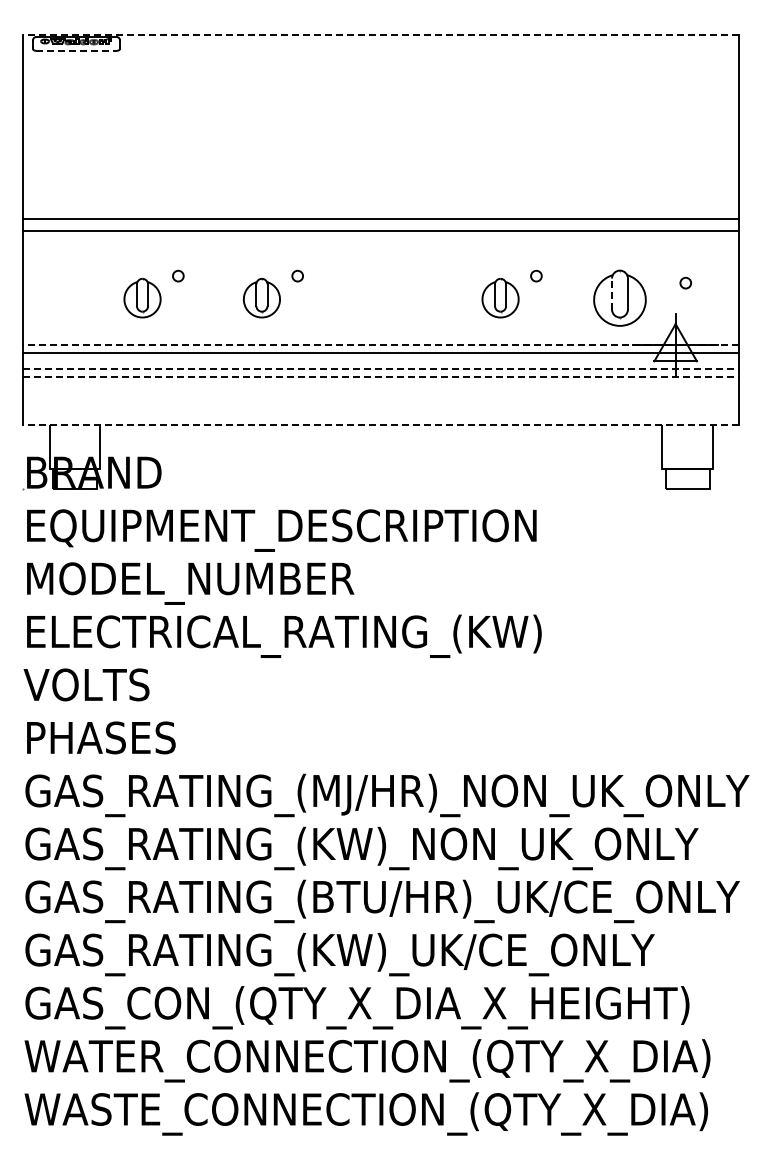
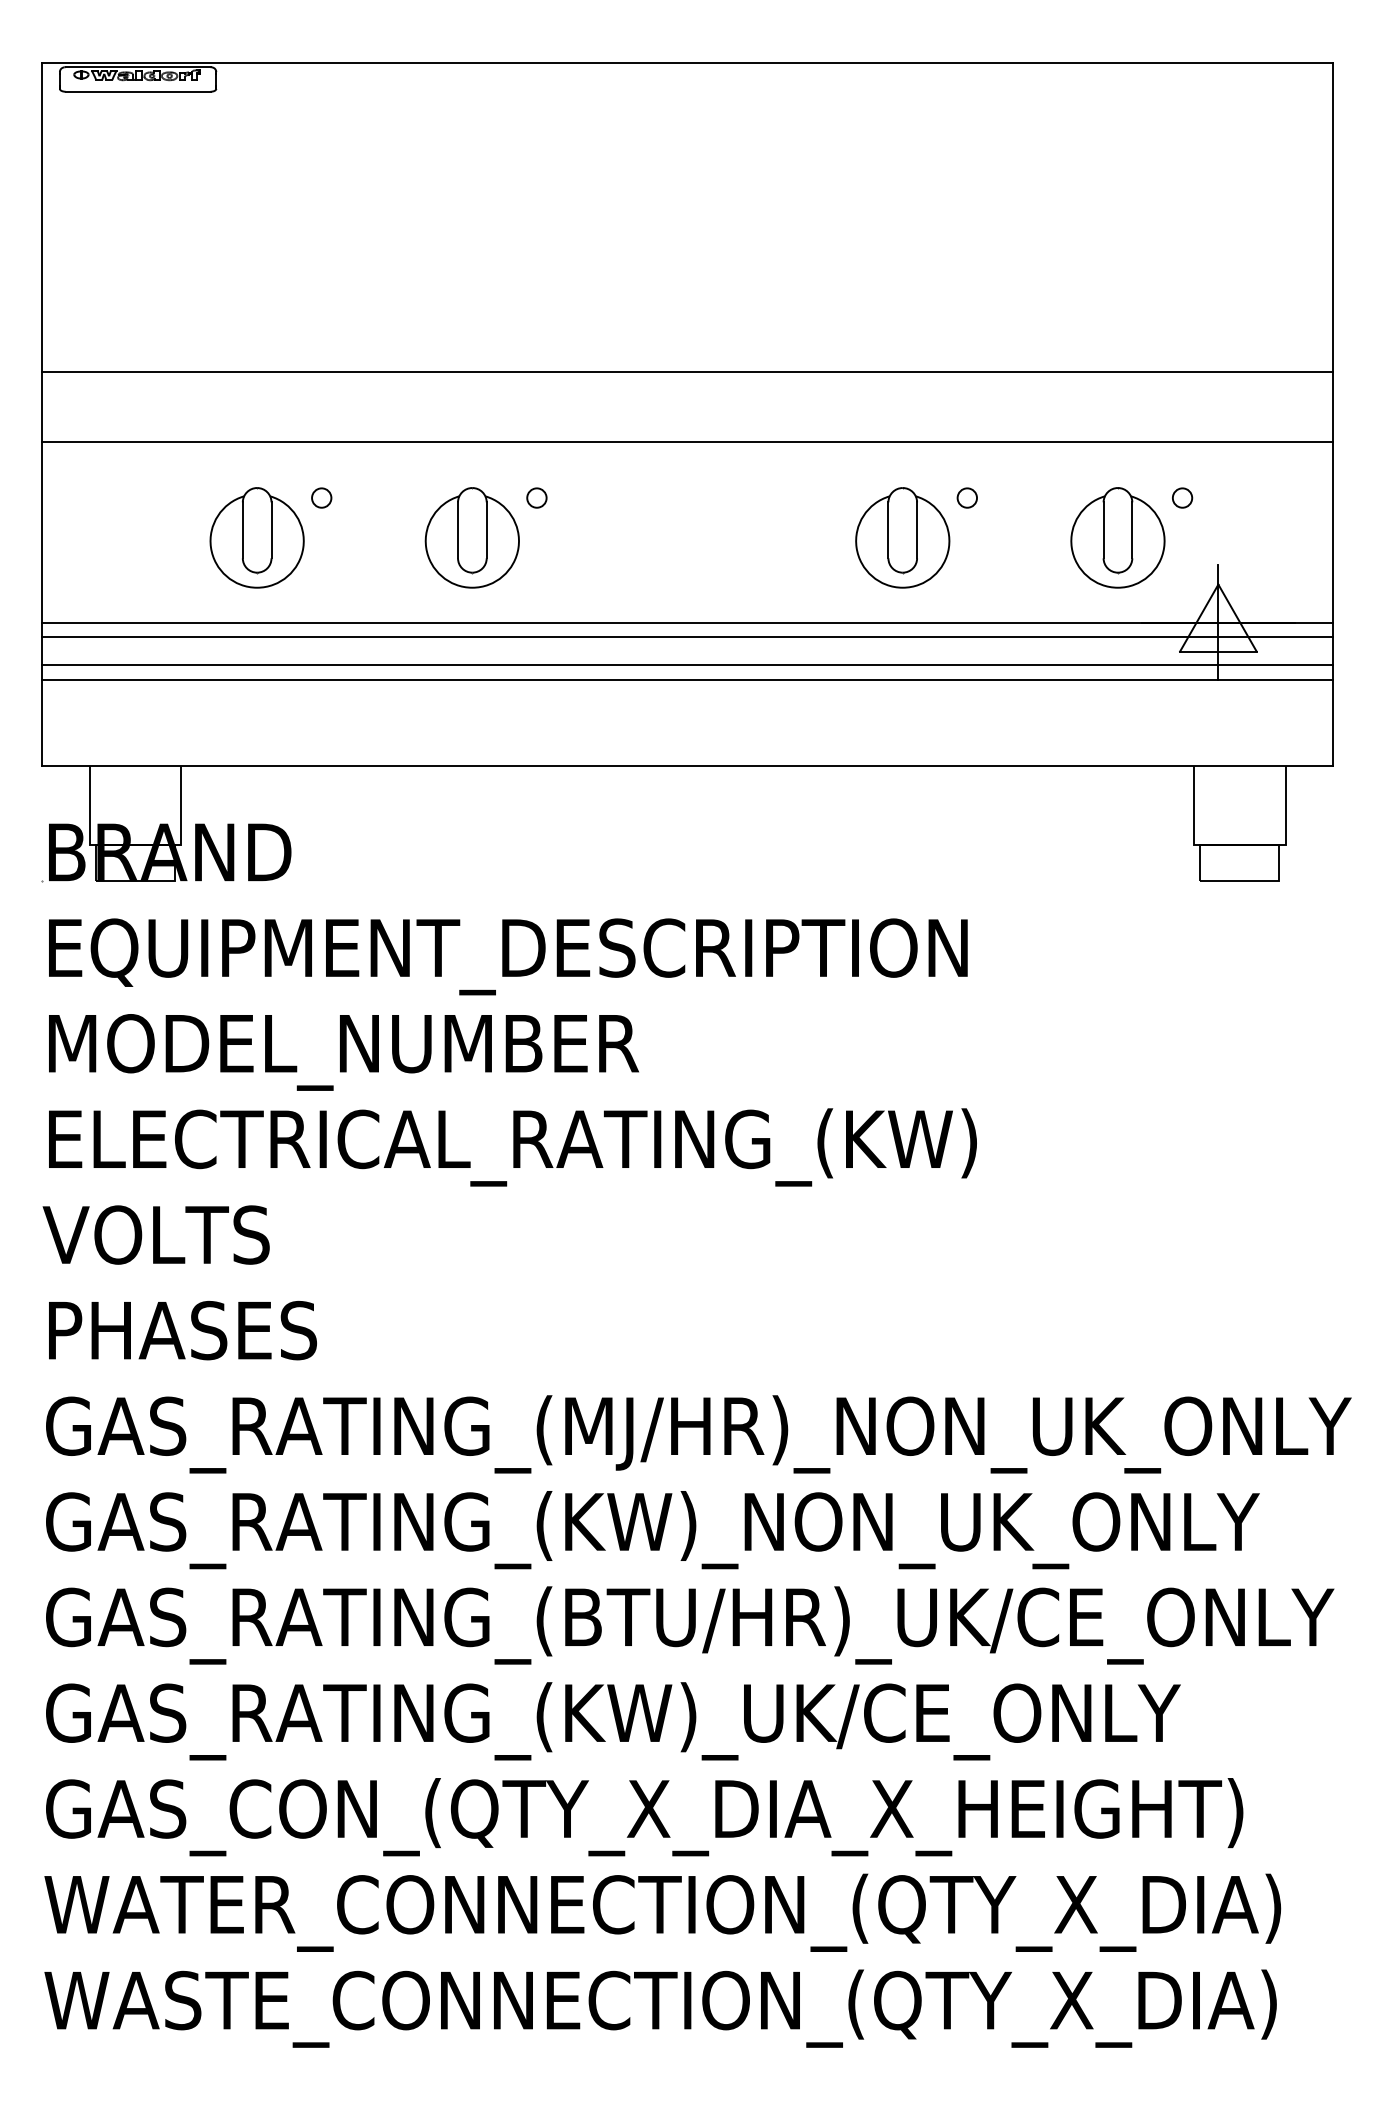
line: (380, 35) -> (686, 64), dashed -> solid
line: (77, 50) -> (139, 91), dashed -> solid
line: (381, 219) -> (687, 442), moved
line: (381, 231) -> (687, 372), moved
circle: (685, 282) -> (1182, 496), moved
line: (612, 294) -> (1104, 531), dashed -> solid
part: (142, 297) -> (257, 536), size x1.43
part: (261, 297) -> (471, 536), size x1.43
part: (500, 297) -> (902, 536), size x1.43
line: (380, 345) -> (686, 623), dashed -> solid
line: (381, 369) -> (687, 666), dashed -> solid
line: (381, 376) -> (687, 678), dashed -> solid
line: (380, 424) -> (686, 765), dashed -> solid

